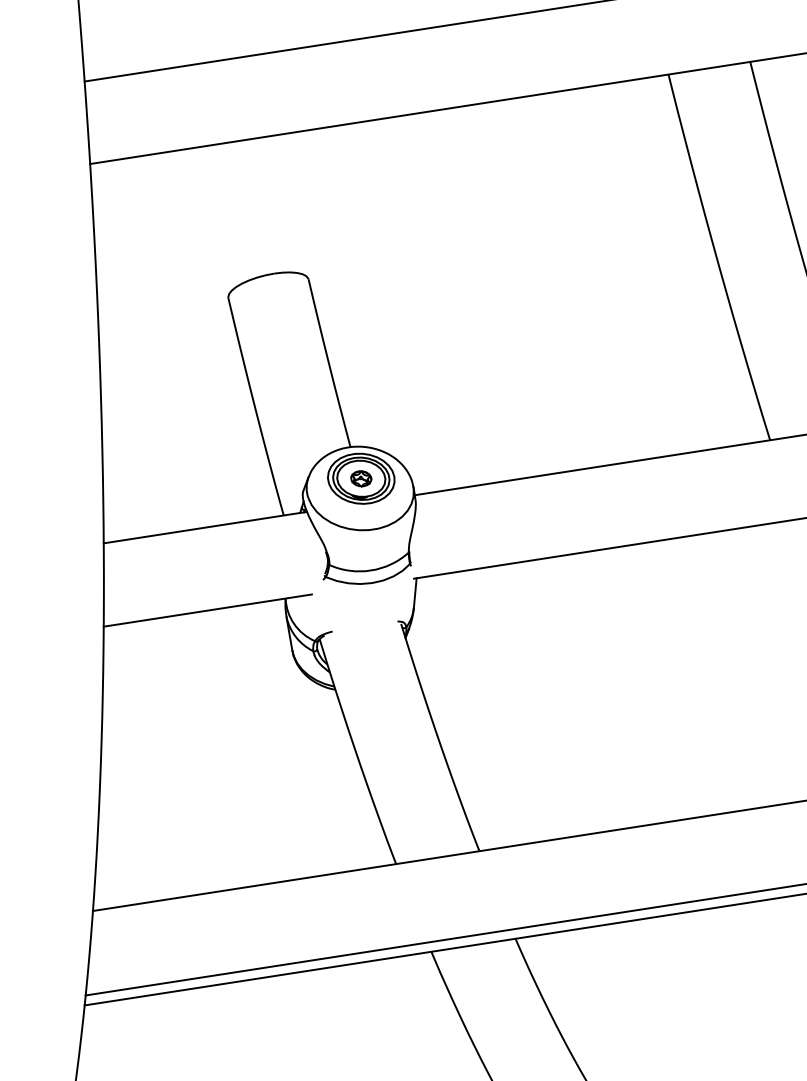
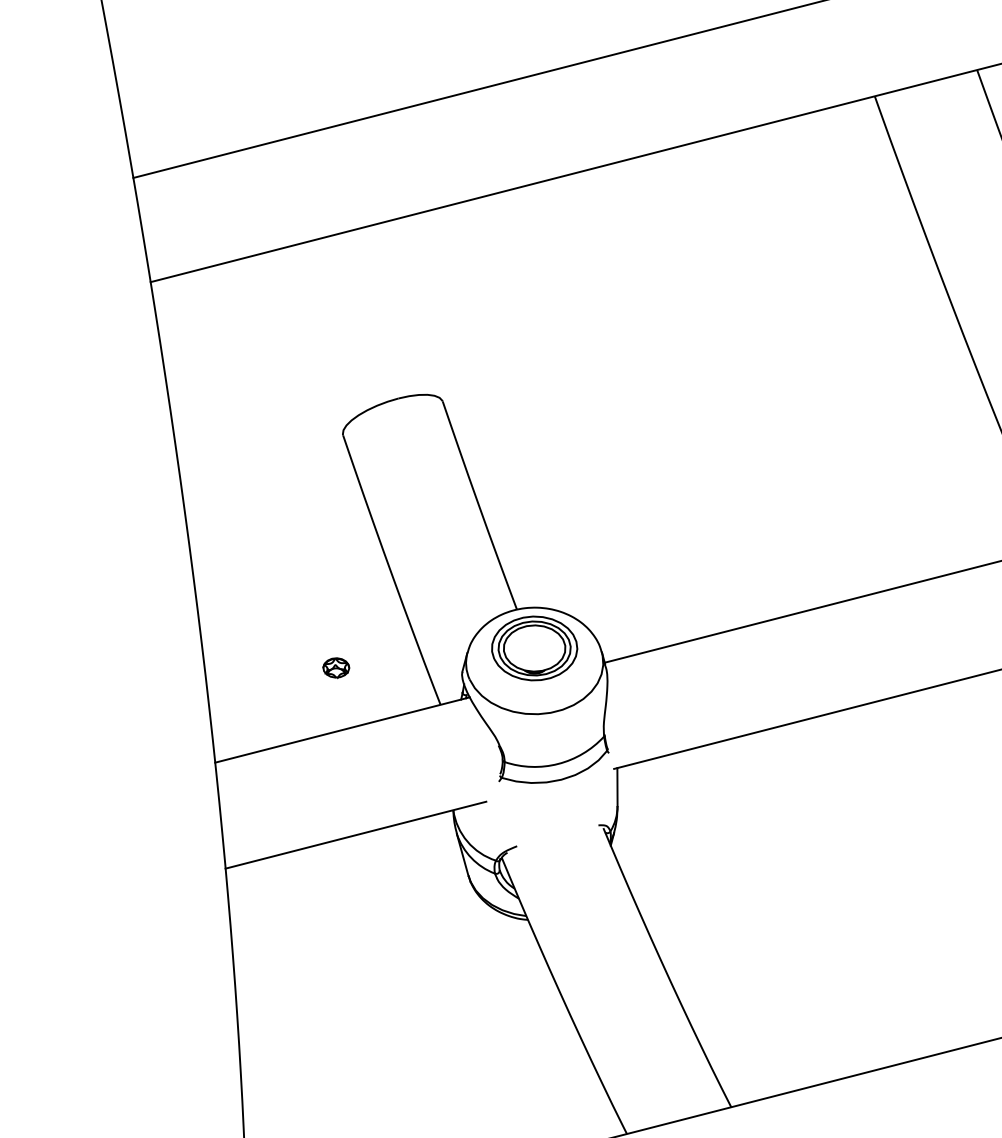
part: (361, 478) -> (336, 667), moved

